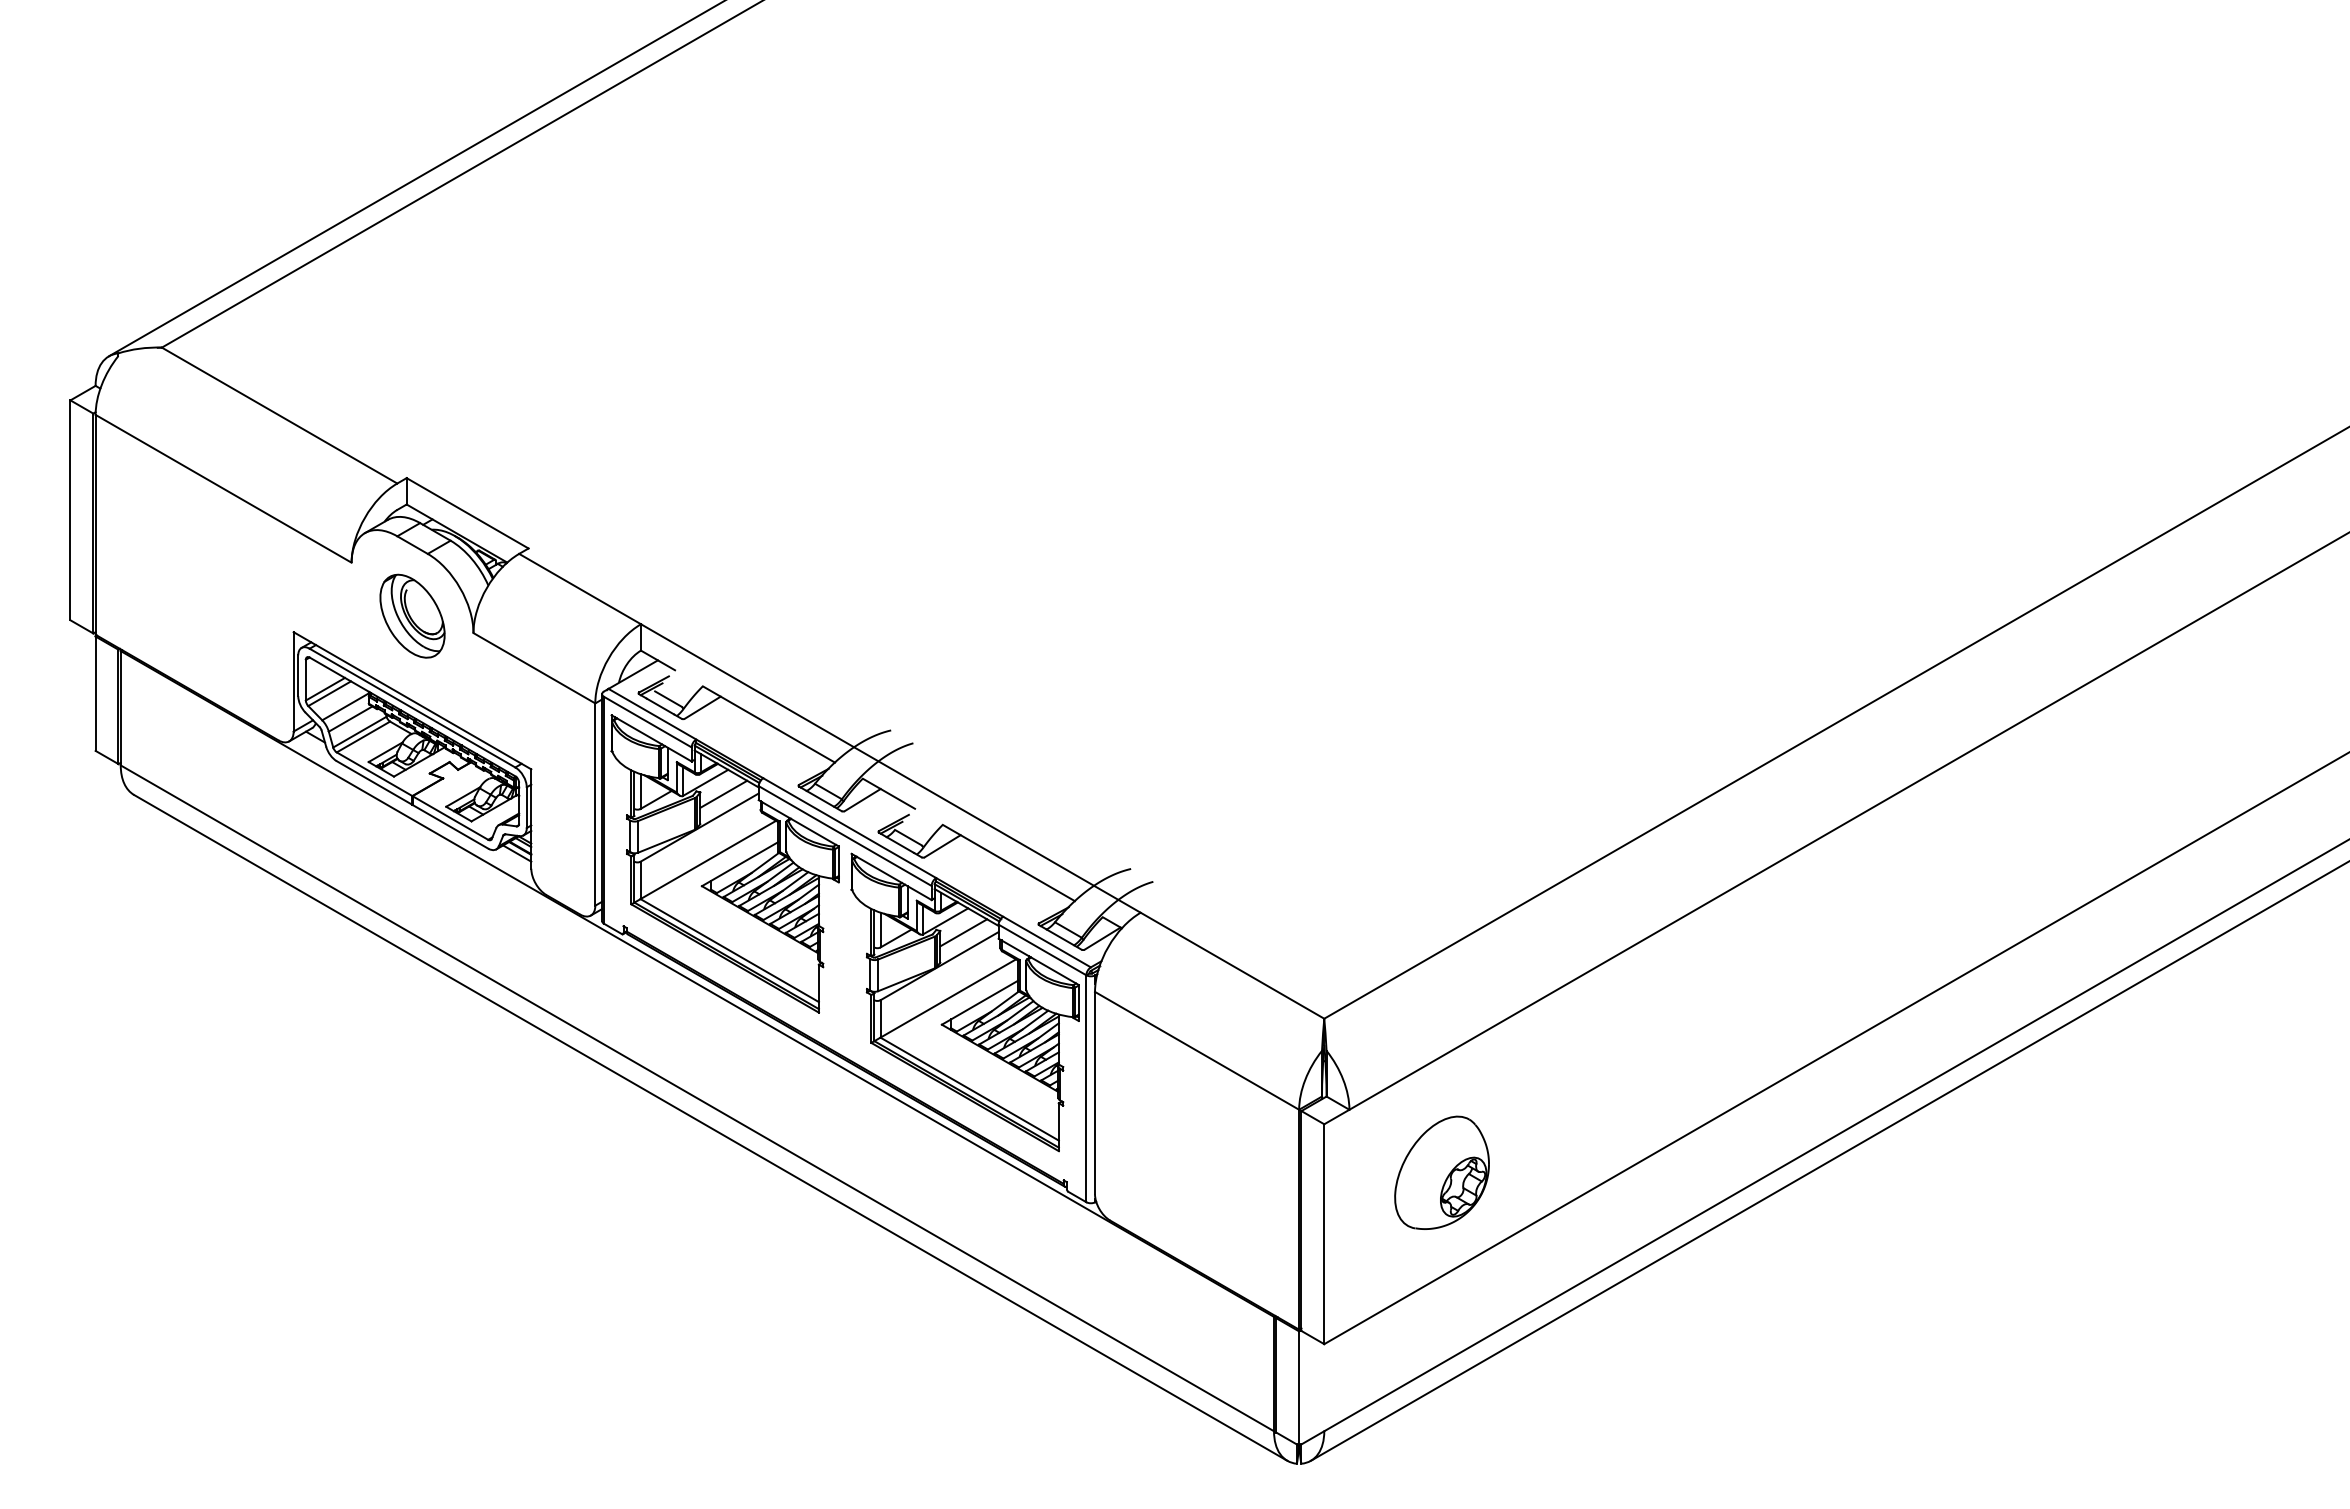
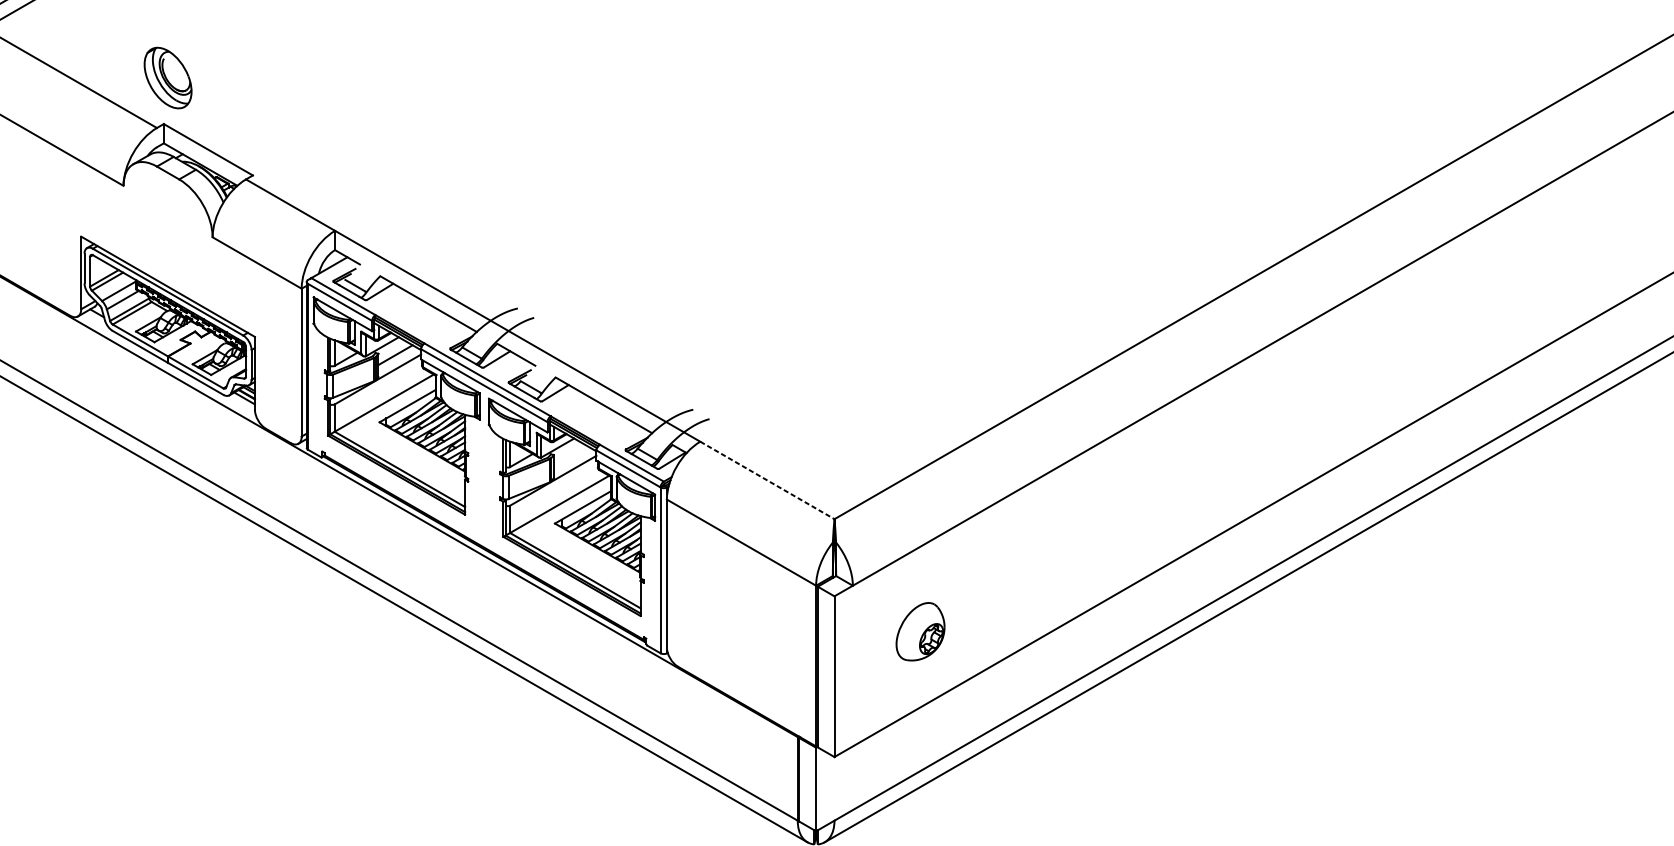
part: (412, 615) -> (168, 77), moved
line: (963, 932) -> (570, 456), removed
line: (1232, 965) -> (767, 480), solid -> dashed
part: (1441, 1172) -> (920, 631), size x0.7

